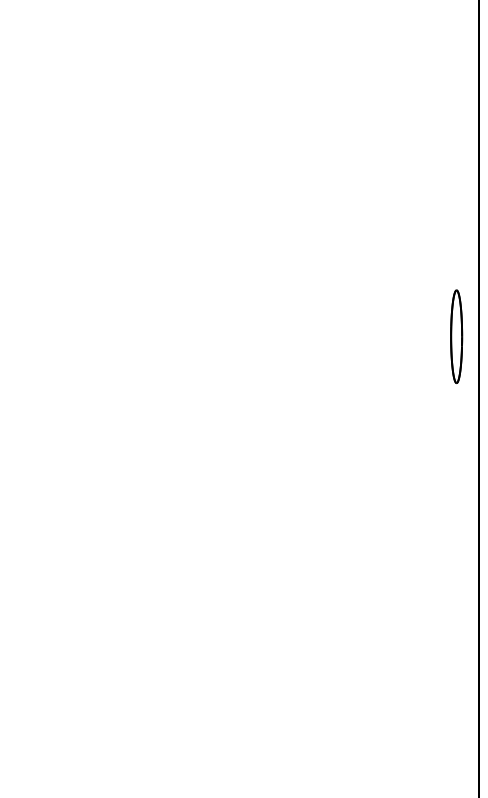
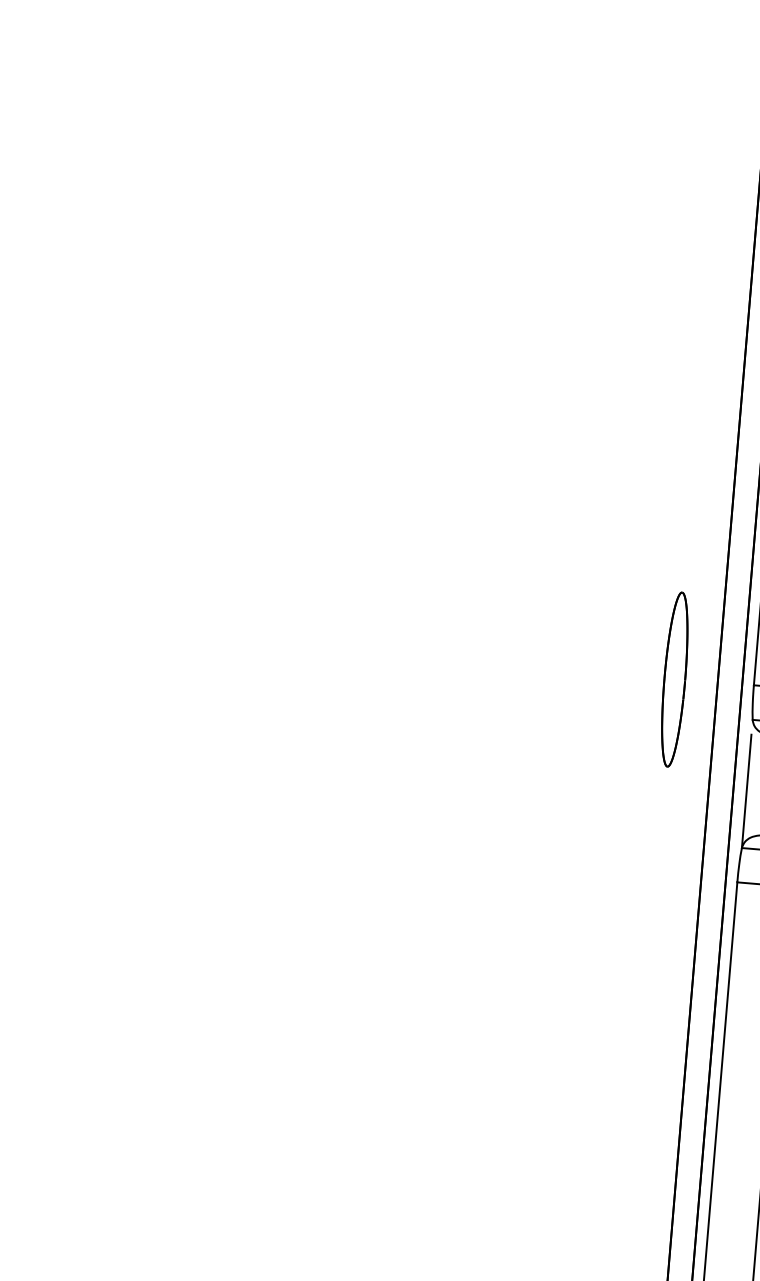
part: (456, 336) -> (674, 679), moved

